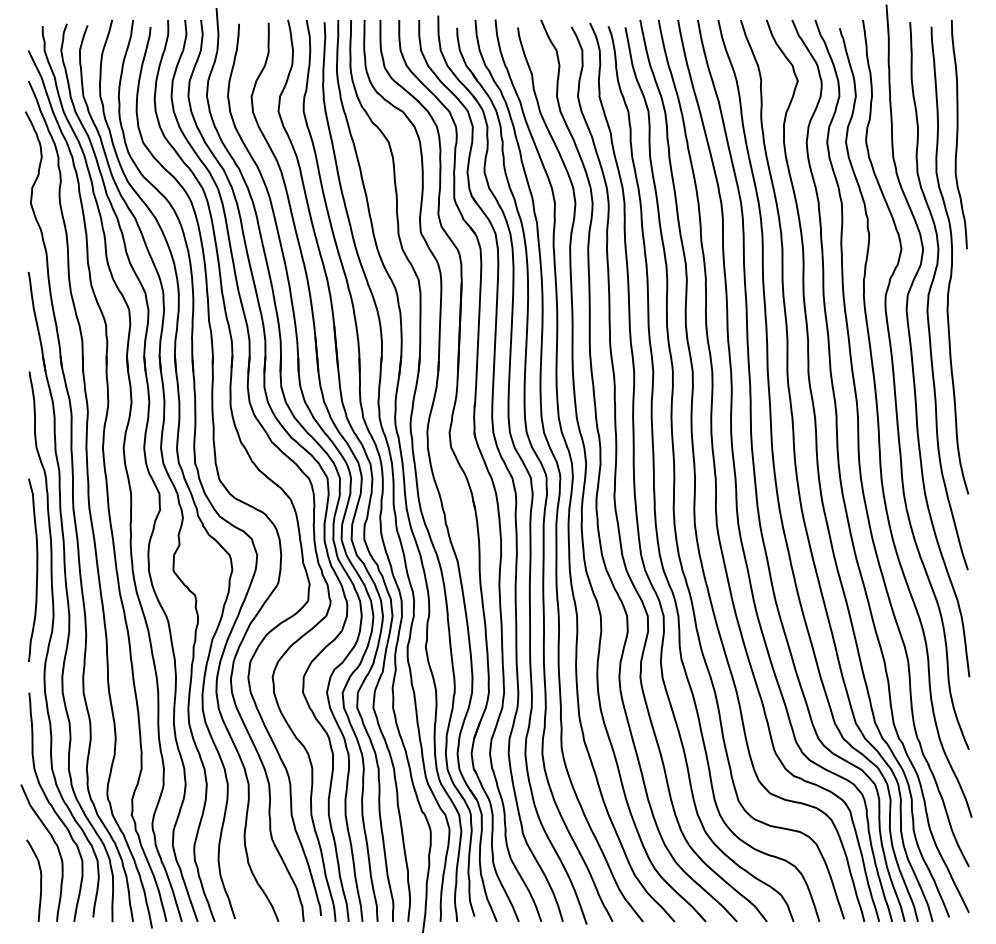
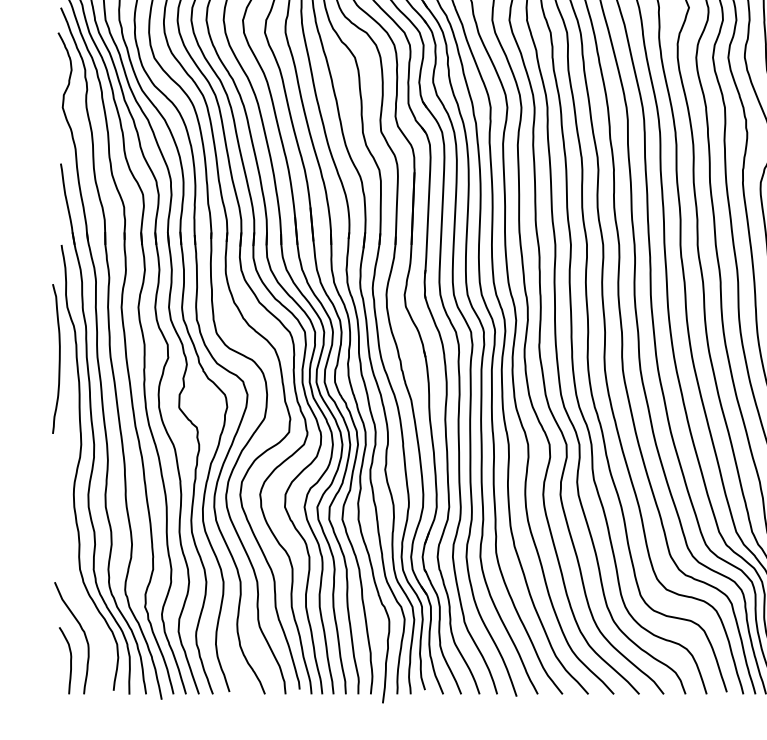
curve: (36, 569) -> (59, 358), moved
curve: (53, 806) -> (81, 600), removed

